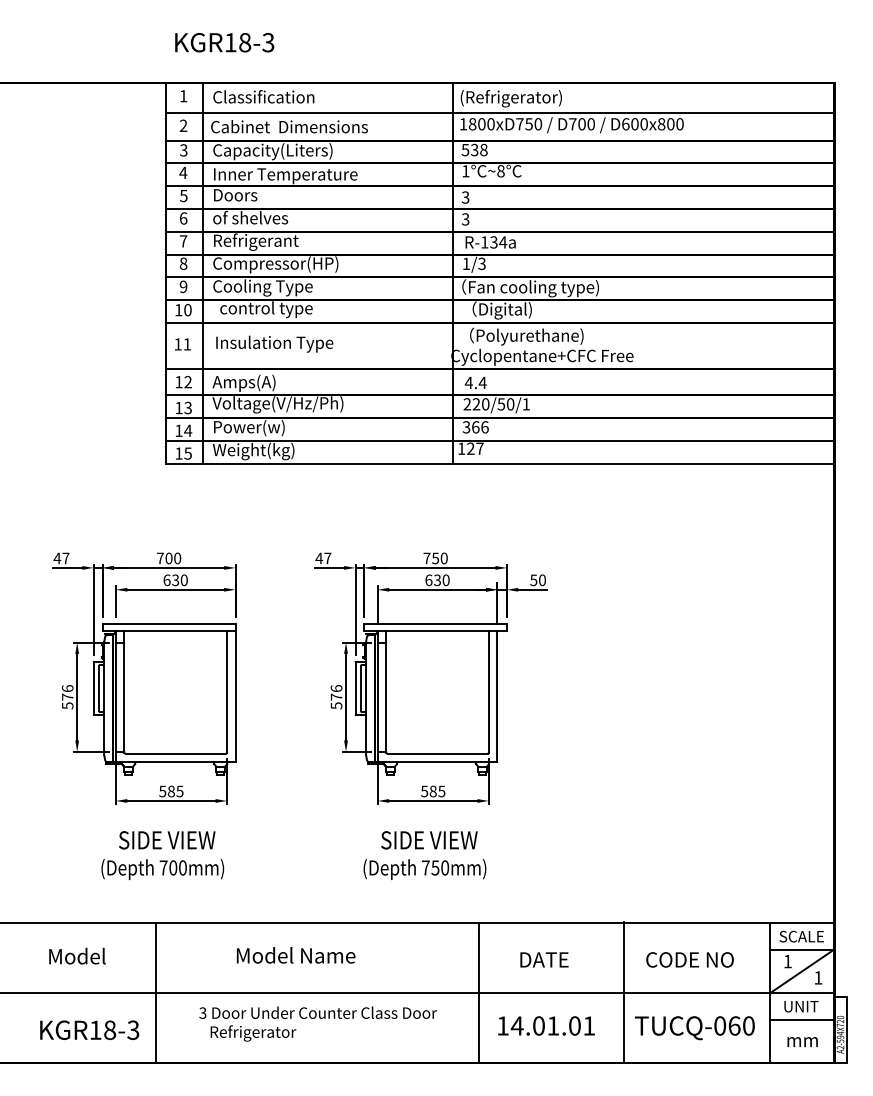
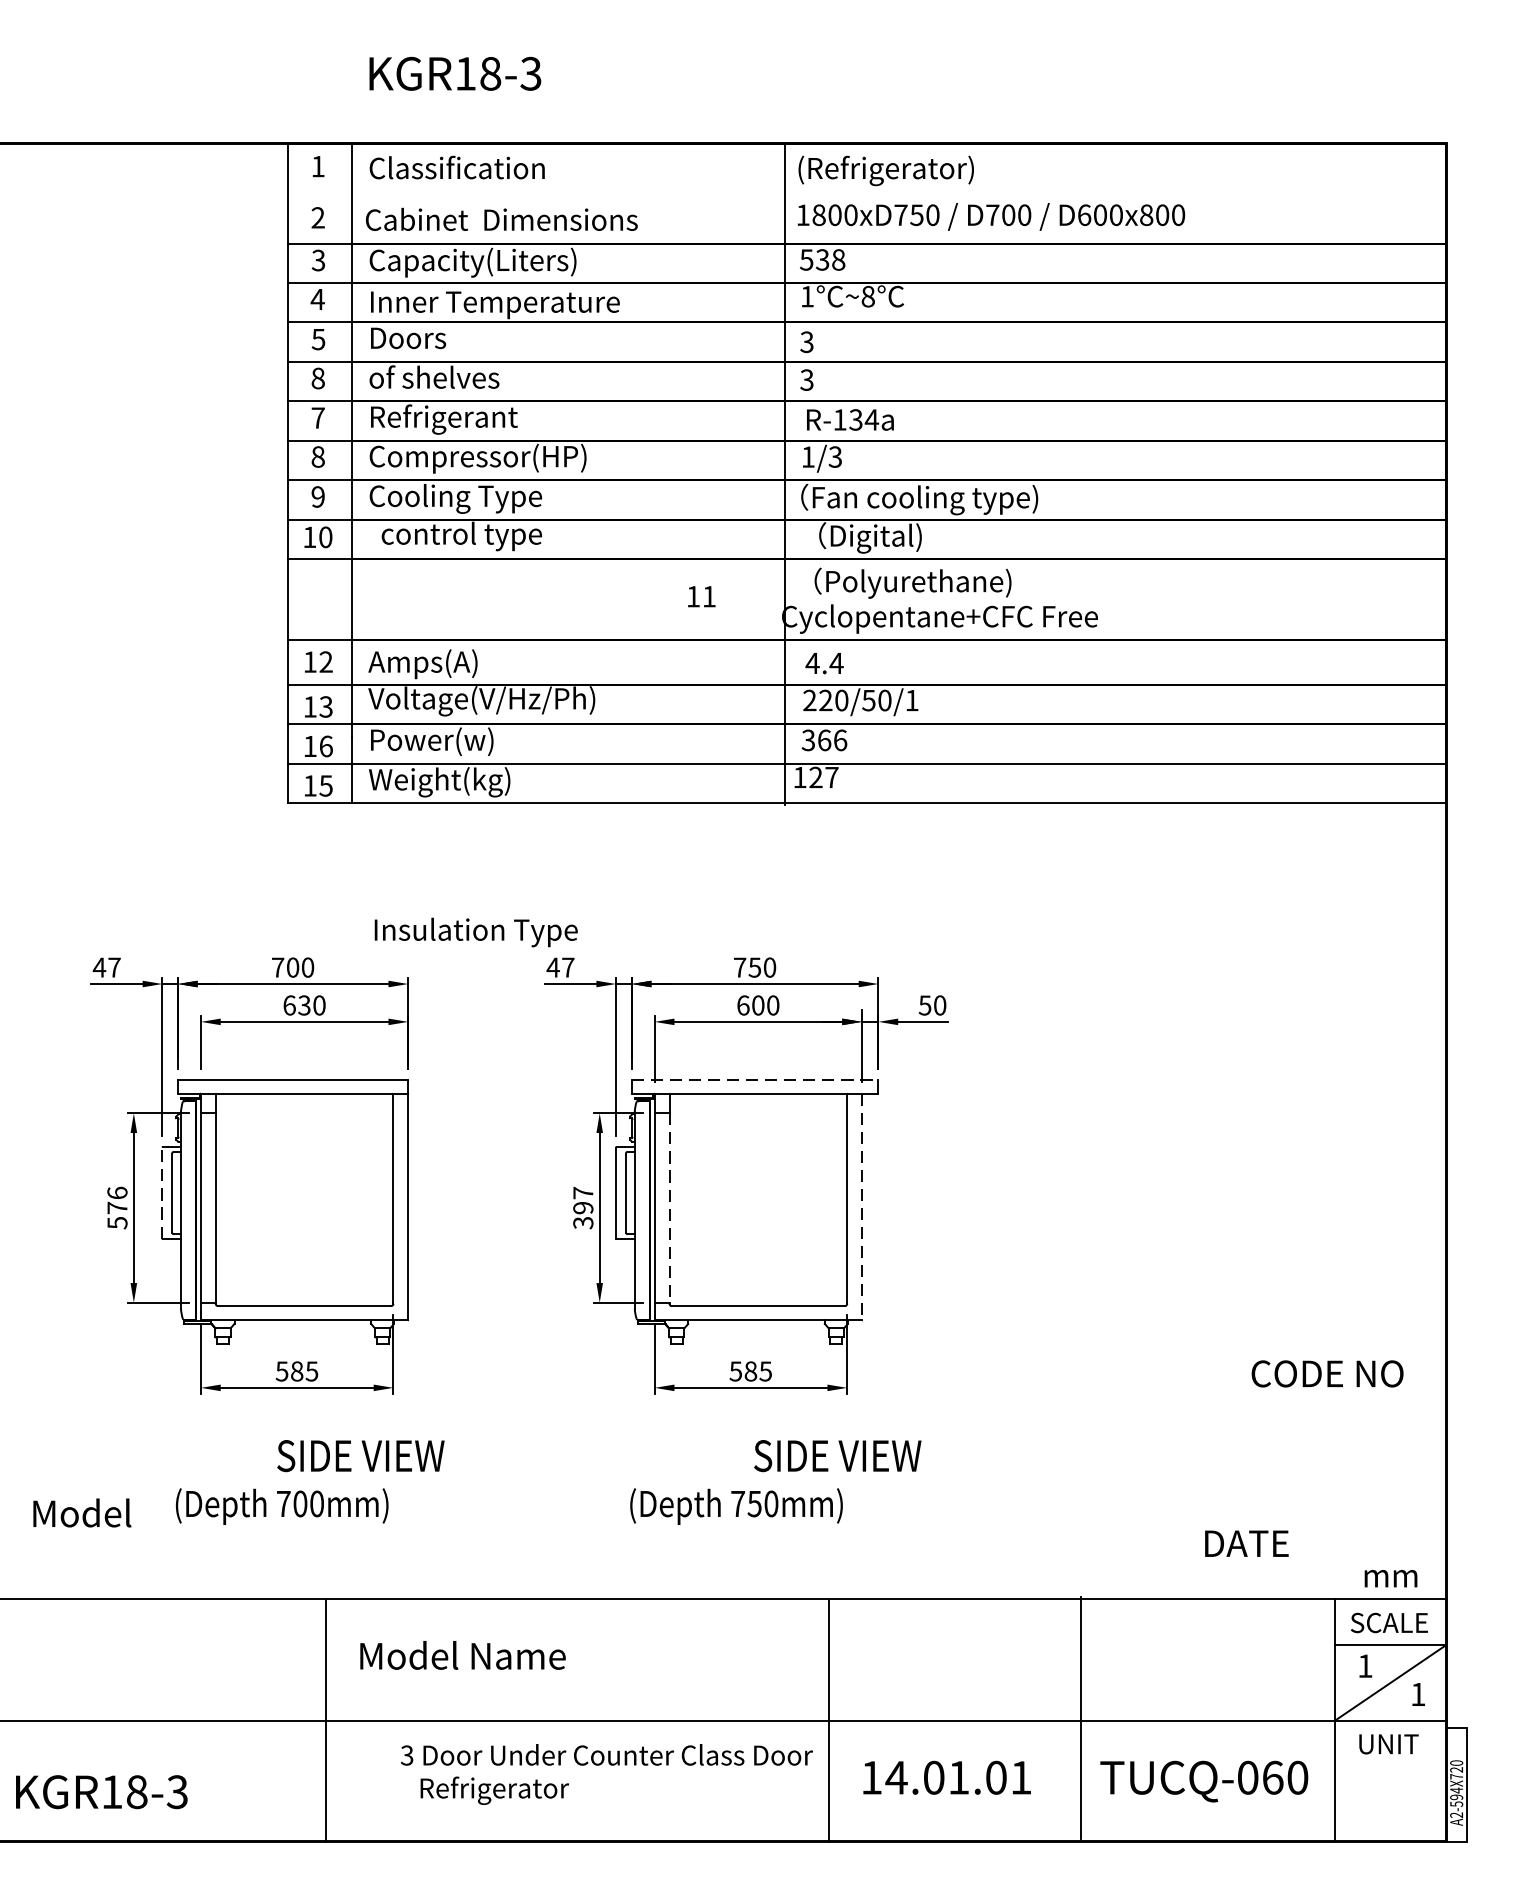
text: (224, 42) -> (454, 73), moved
line: (500, 112) -> (867, 194), removed
text: (183, 218) -> (318, 378), 6 -> 8
text: (274, 343) -> (475, 931), moved
text: (182, 344) -> (701, 596), moved
text: (188, 430) -> (326, 745), 14 -> 16
text: (437, 579) -> (758, 1004), 630 -> 600
line: (436, 623) -> (756, 1080), solid -> dashed
line: (93, 688) -> (162, 1192), solid -> dashed
text: (336, 696) -> (583, 1206), 576 -> 397
line: (386, 697) -> (669, 1208), solid -> dashed
line: (497, 697) -> (862, 1208), solid -> dashed
text: (167, 840) -> (361, 1456), moved
text: (429, 840) -> (837, 1456), moved
text: (77, 955) -> (82, 1511), moved
text: (296, 955) -> (463, 1655), moved
text: (544, 959) -> (1246, 1543), moved
text: (689, 959) -> (1326, 1373), moved
line: (156, 993) -> (326, 1721), moved
line: (802, 1019) -> (1390, 1766), removed
text: (317, 1023) -> (605, 1773), moved
text: (89, 1029) -> (101, 1790), moved
text: (802, 1041) -> (1390, 1577), moved

